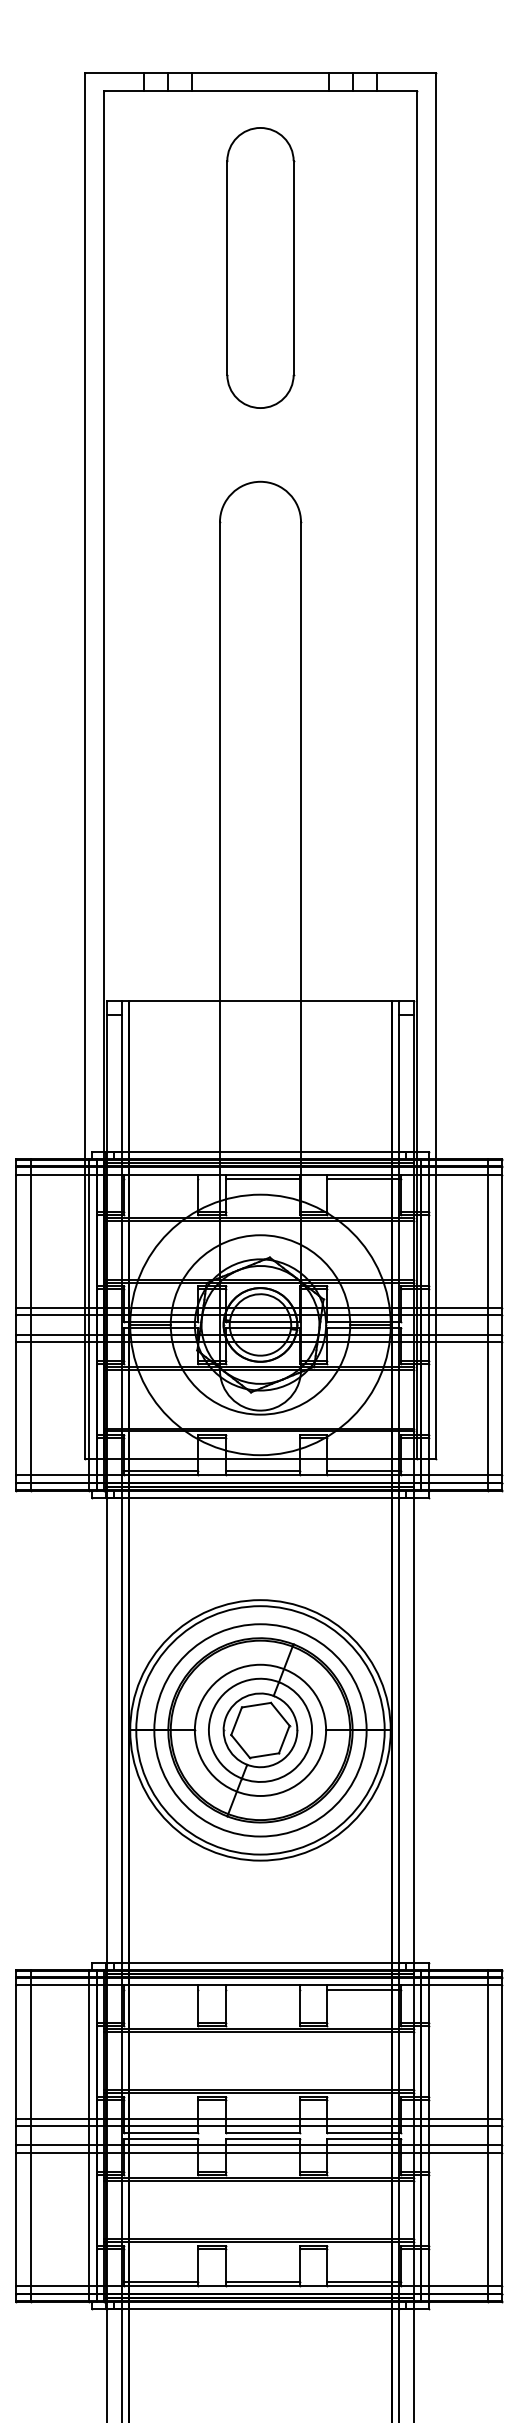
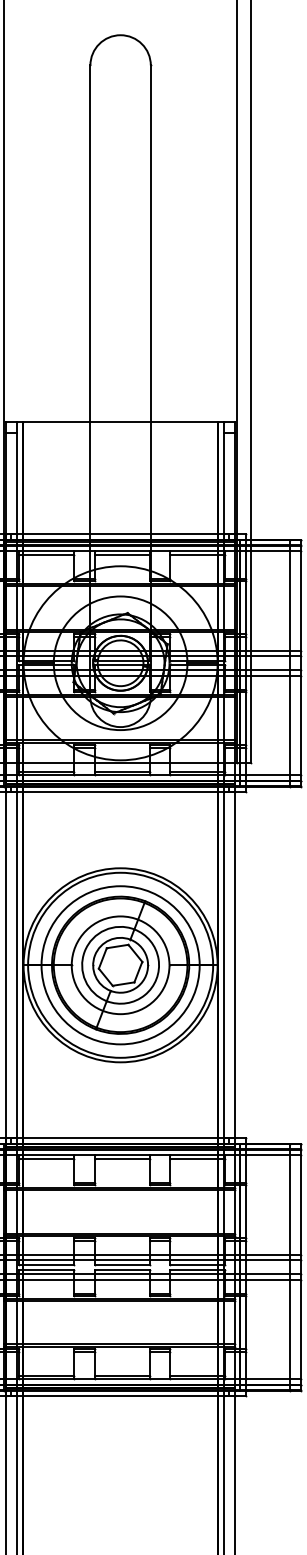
line: (161, 1179) -> (46, 554), added
line: (161, 1989) -> (46, 1158), added
line: (262, 1989) -> (122, 1158), added

